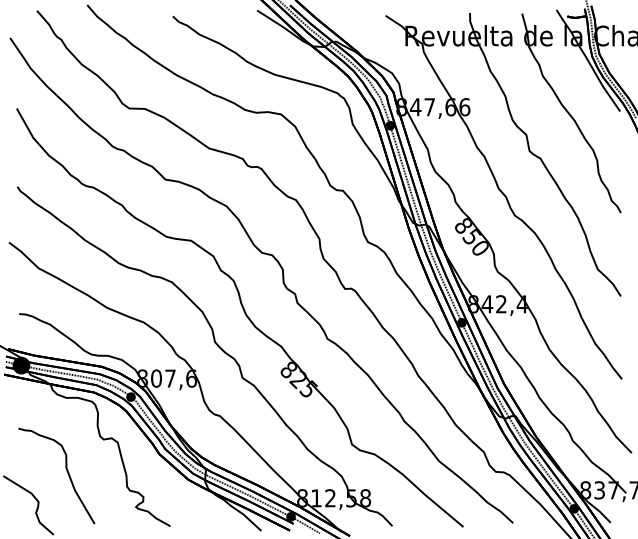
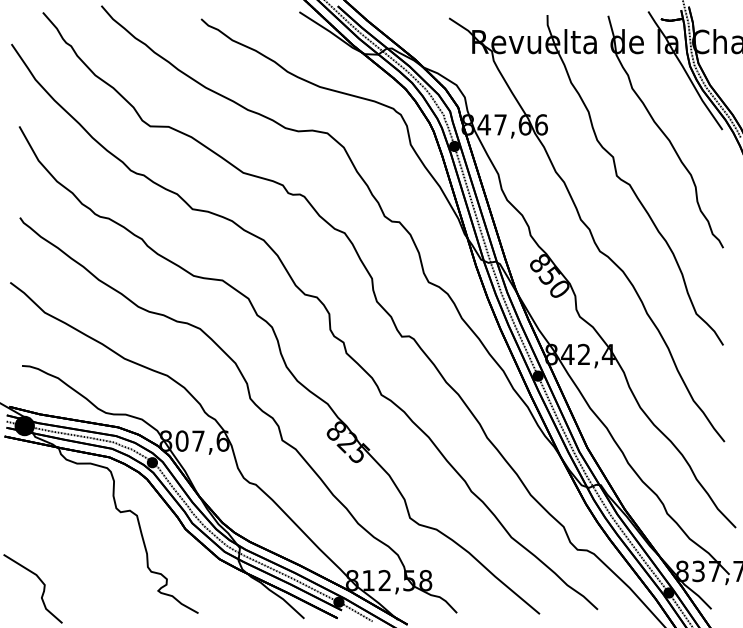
part: (66, 471) -> (77, 549), removed

